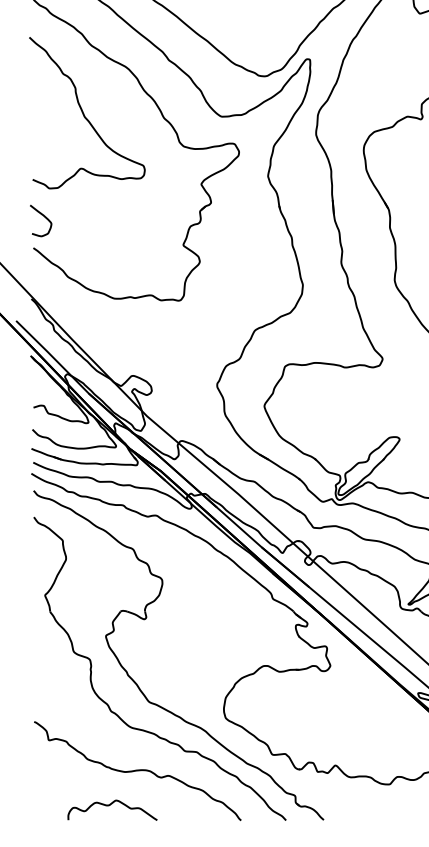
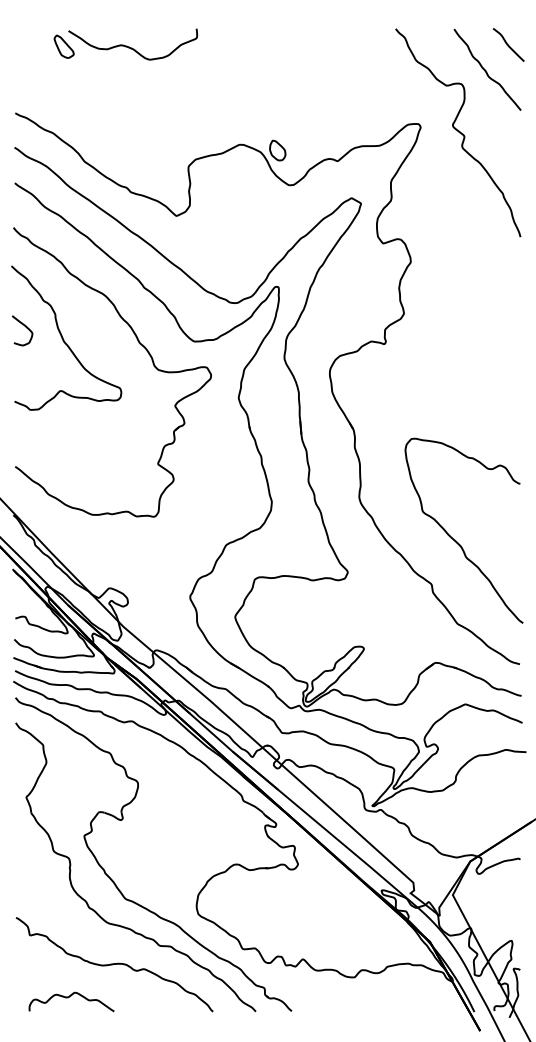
curve: (44, 217) -> (25, 327), moved
curve: (109, 806) -> (68, 998), moved

